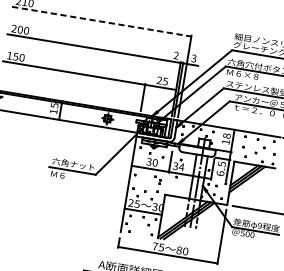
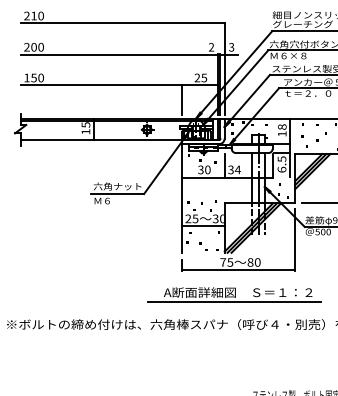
line: (101, 21) -> (122, 23), dashed -> solid
part: (157, 180) -> (203, 246), moved

